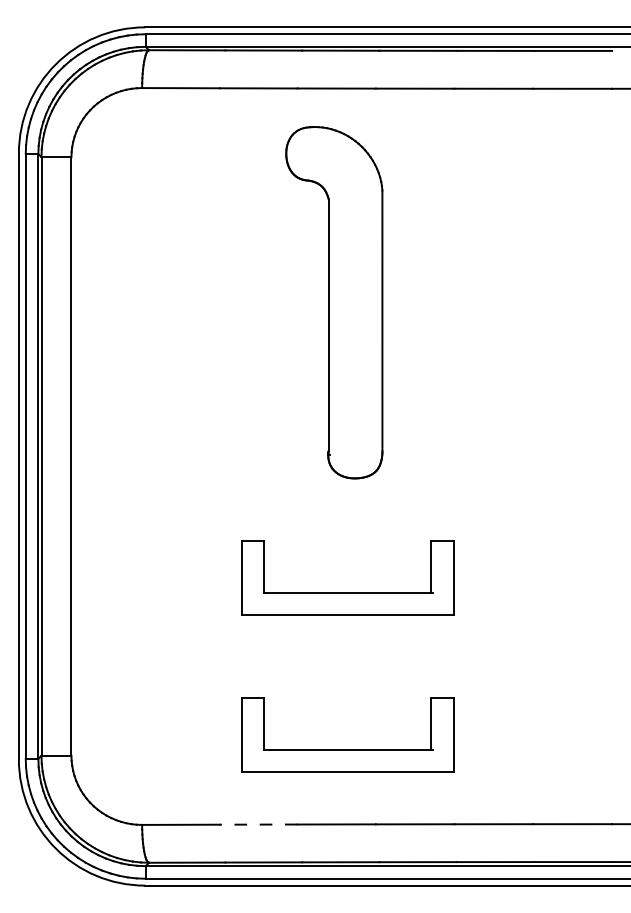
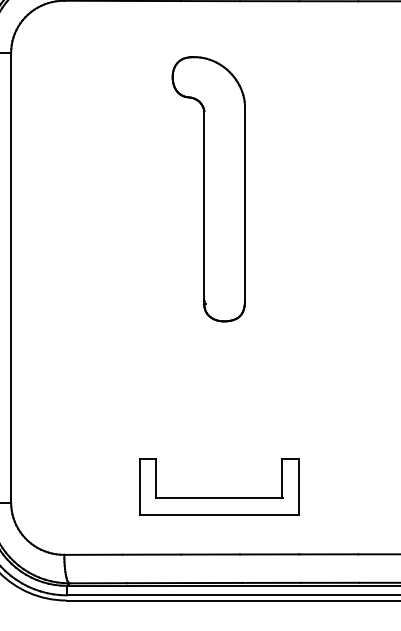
part: (334, 302) -> (208, 189), moved
part: (347, 592) -> (218, 380), removed
line: (258, 824) -> (151, 554), dashed -> solid

